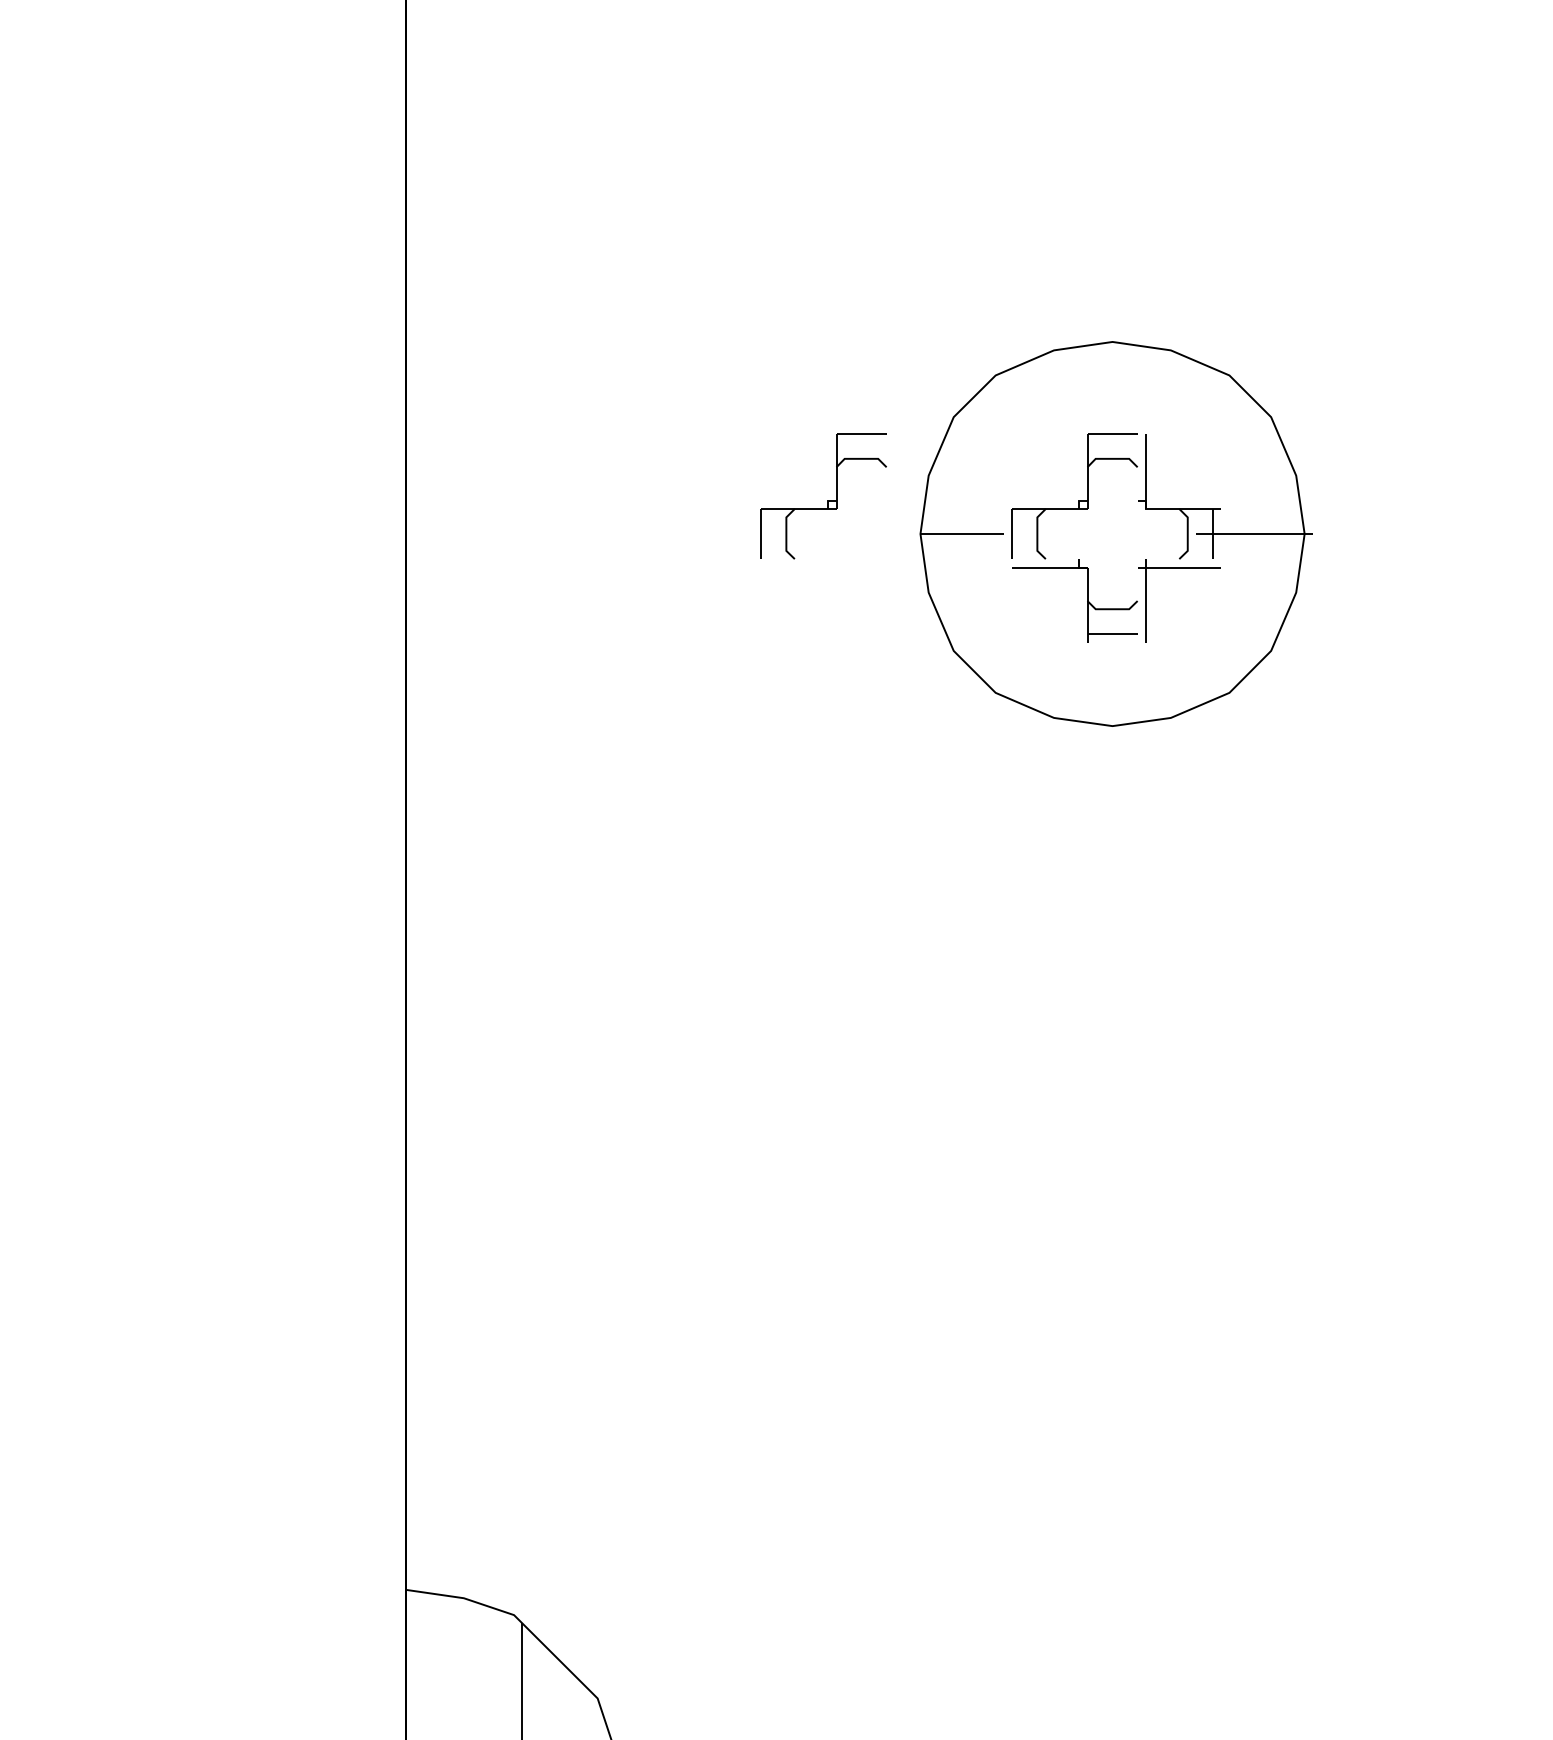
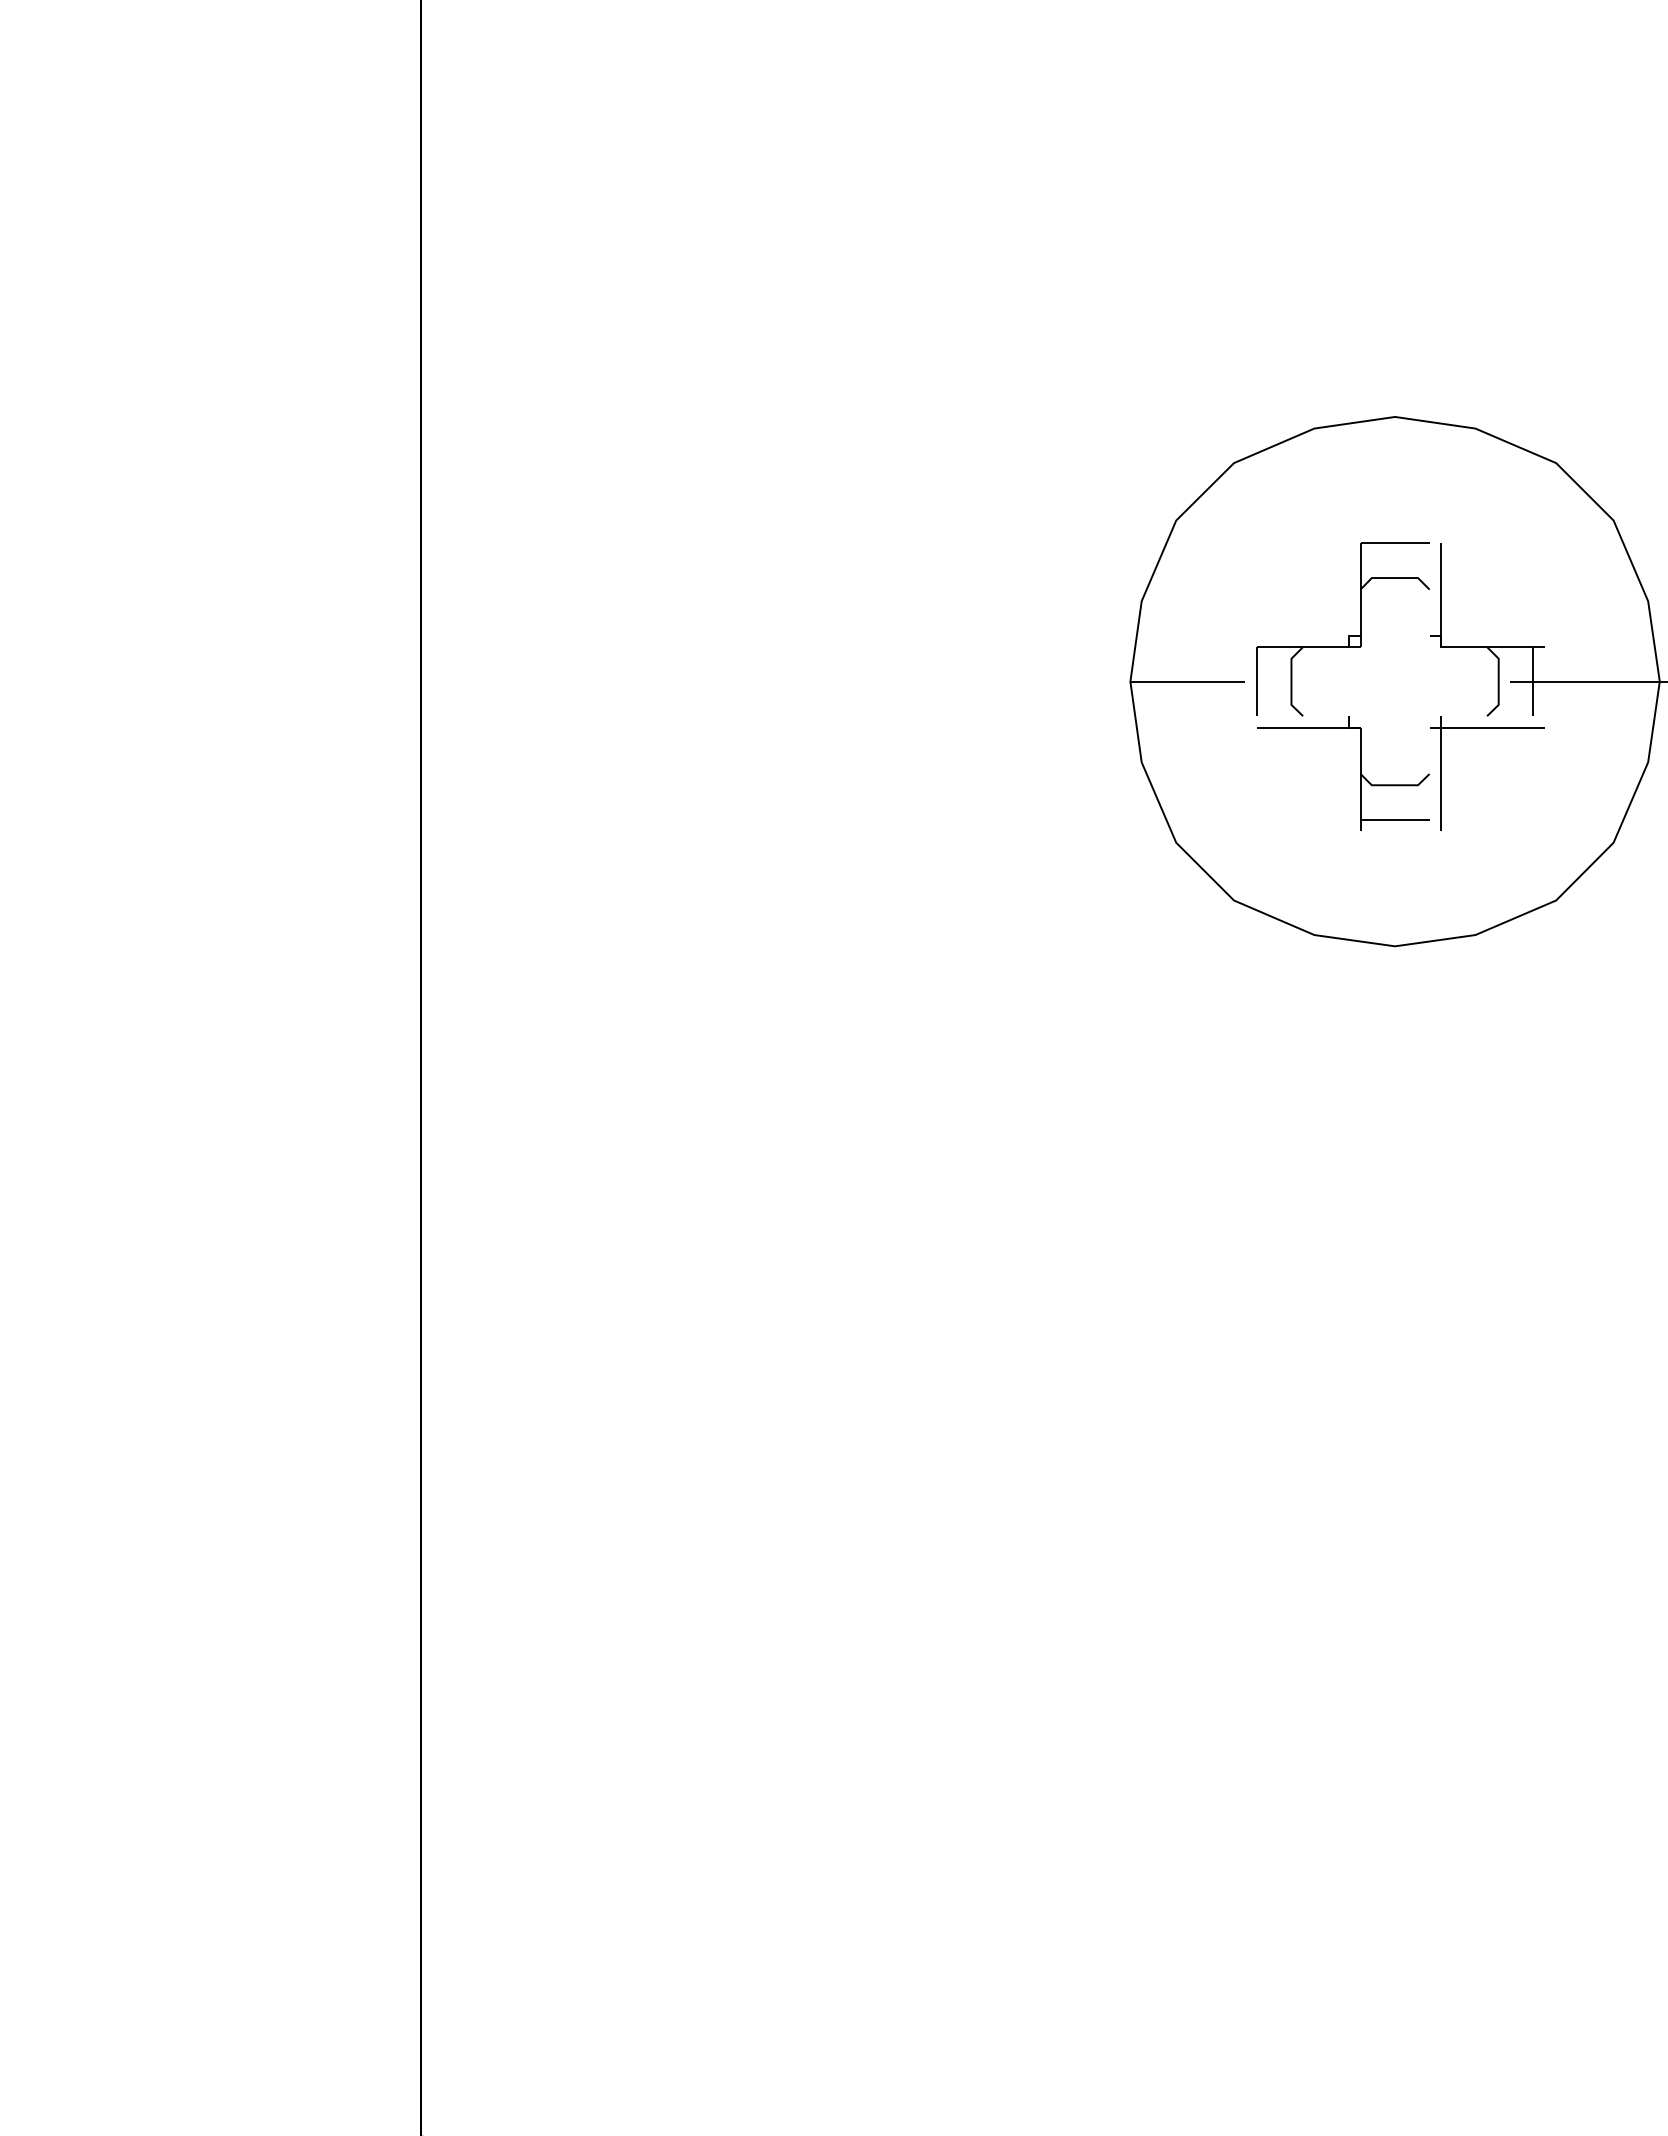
part: (823, 496) -> (996, 629), removed

